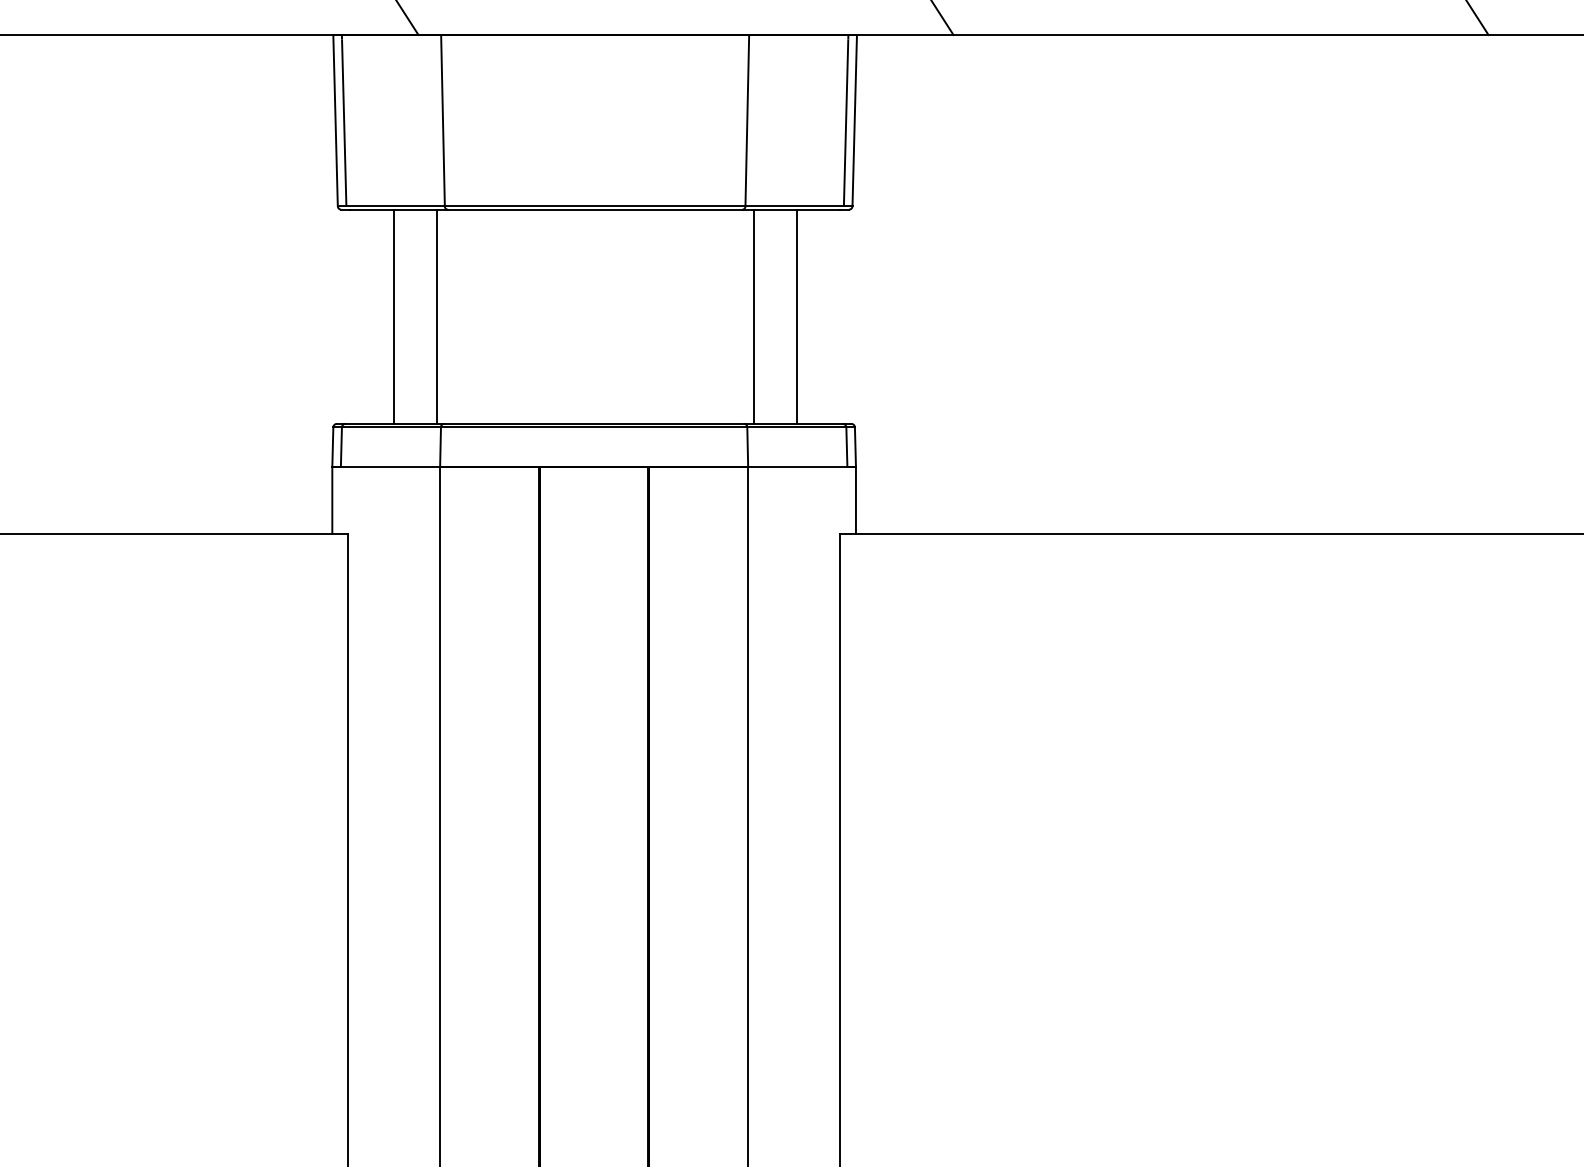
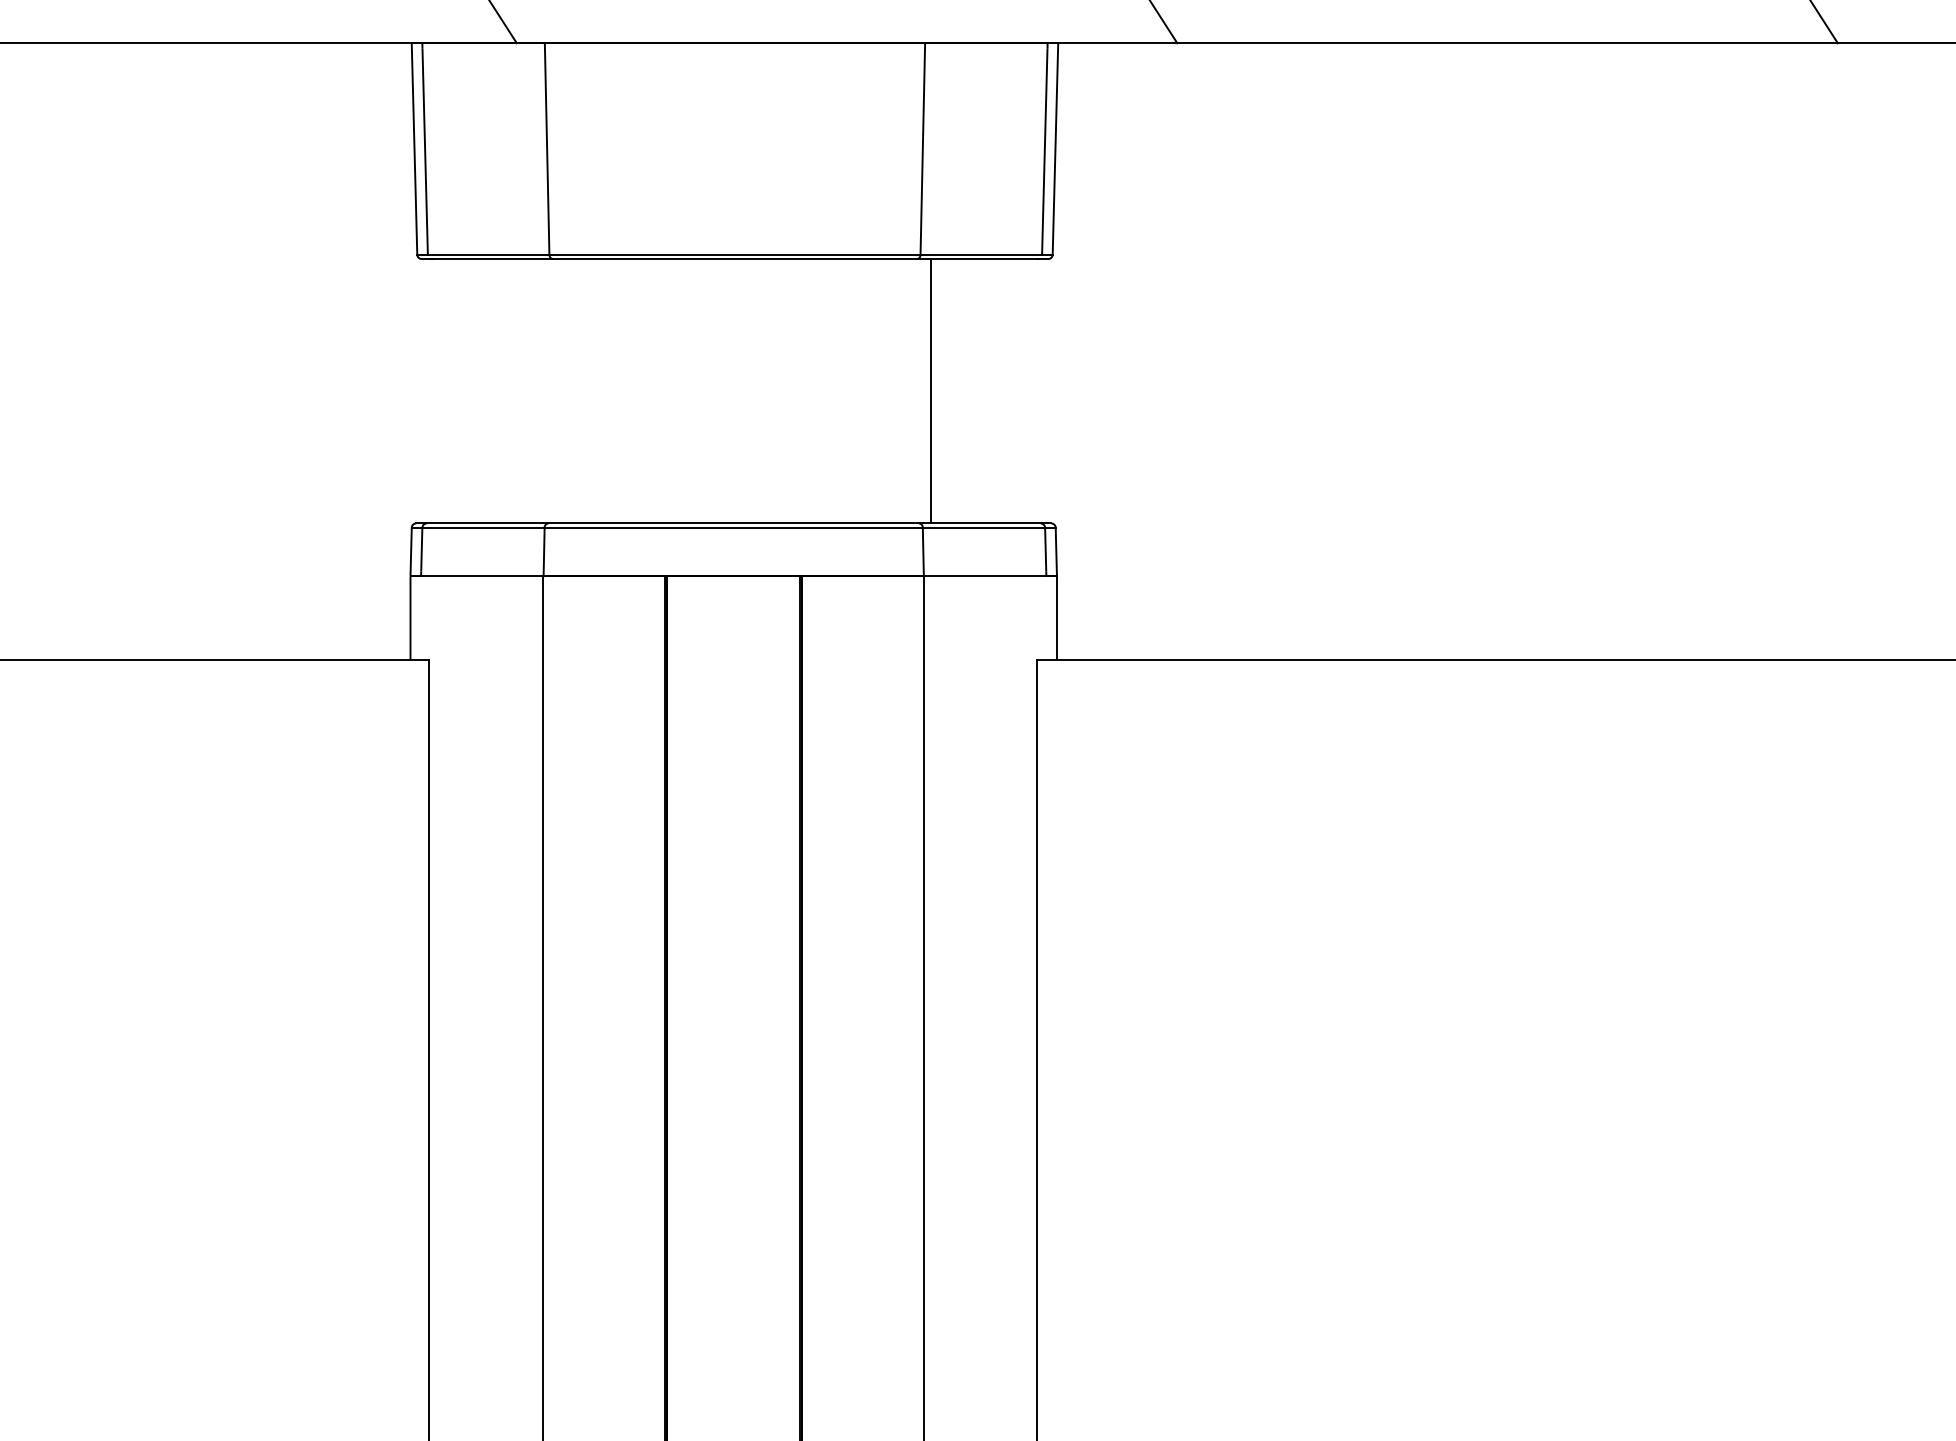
line: (394, 317) -> (487, 391), removed
line: (436, 317) -> (539, 391), removed
line: (796, 317) -> (983, 391), removed

